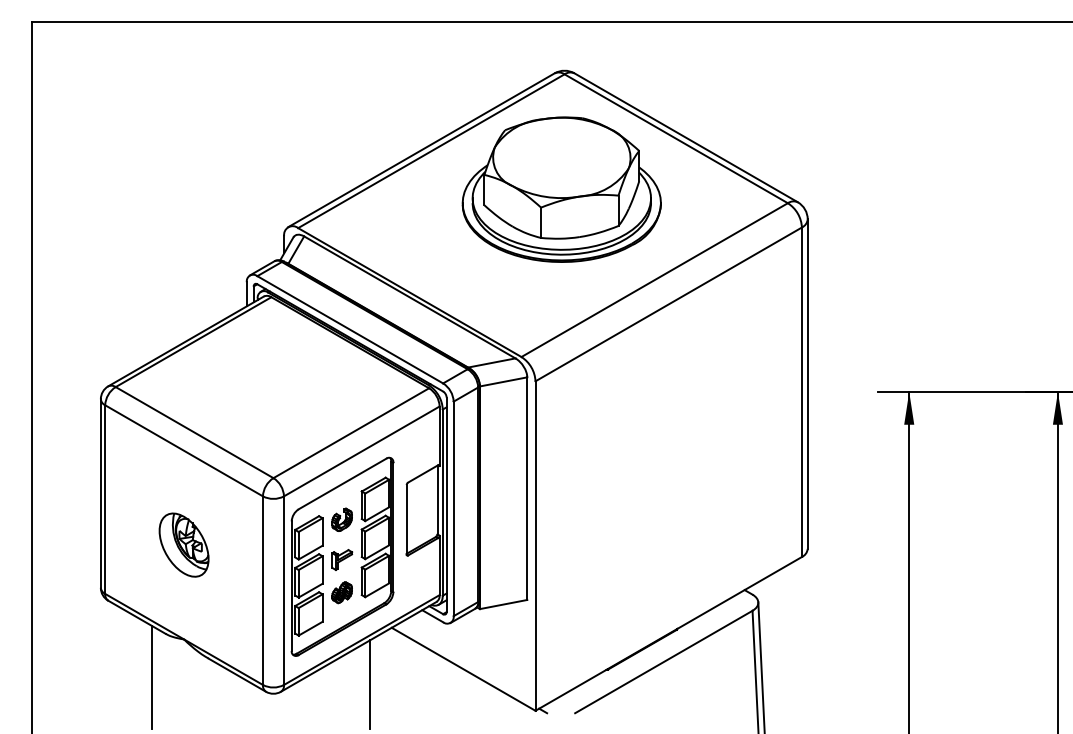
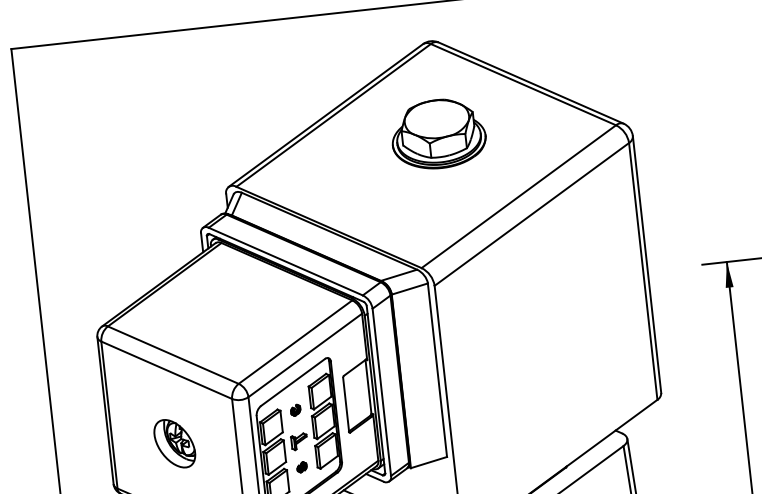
part: (561, 189) -> (438, 134), size x0.6
part: (341, 519) -> (295, 410), size x0.6
part: (341, 592) -> (301, 467), size x0.6

